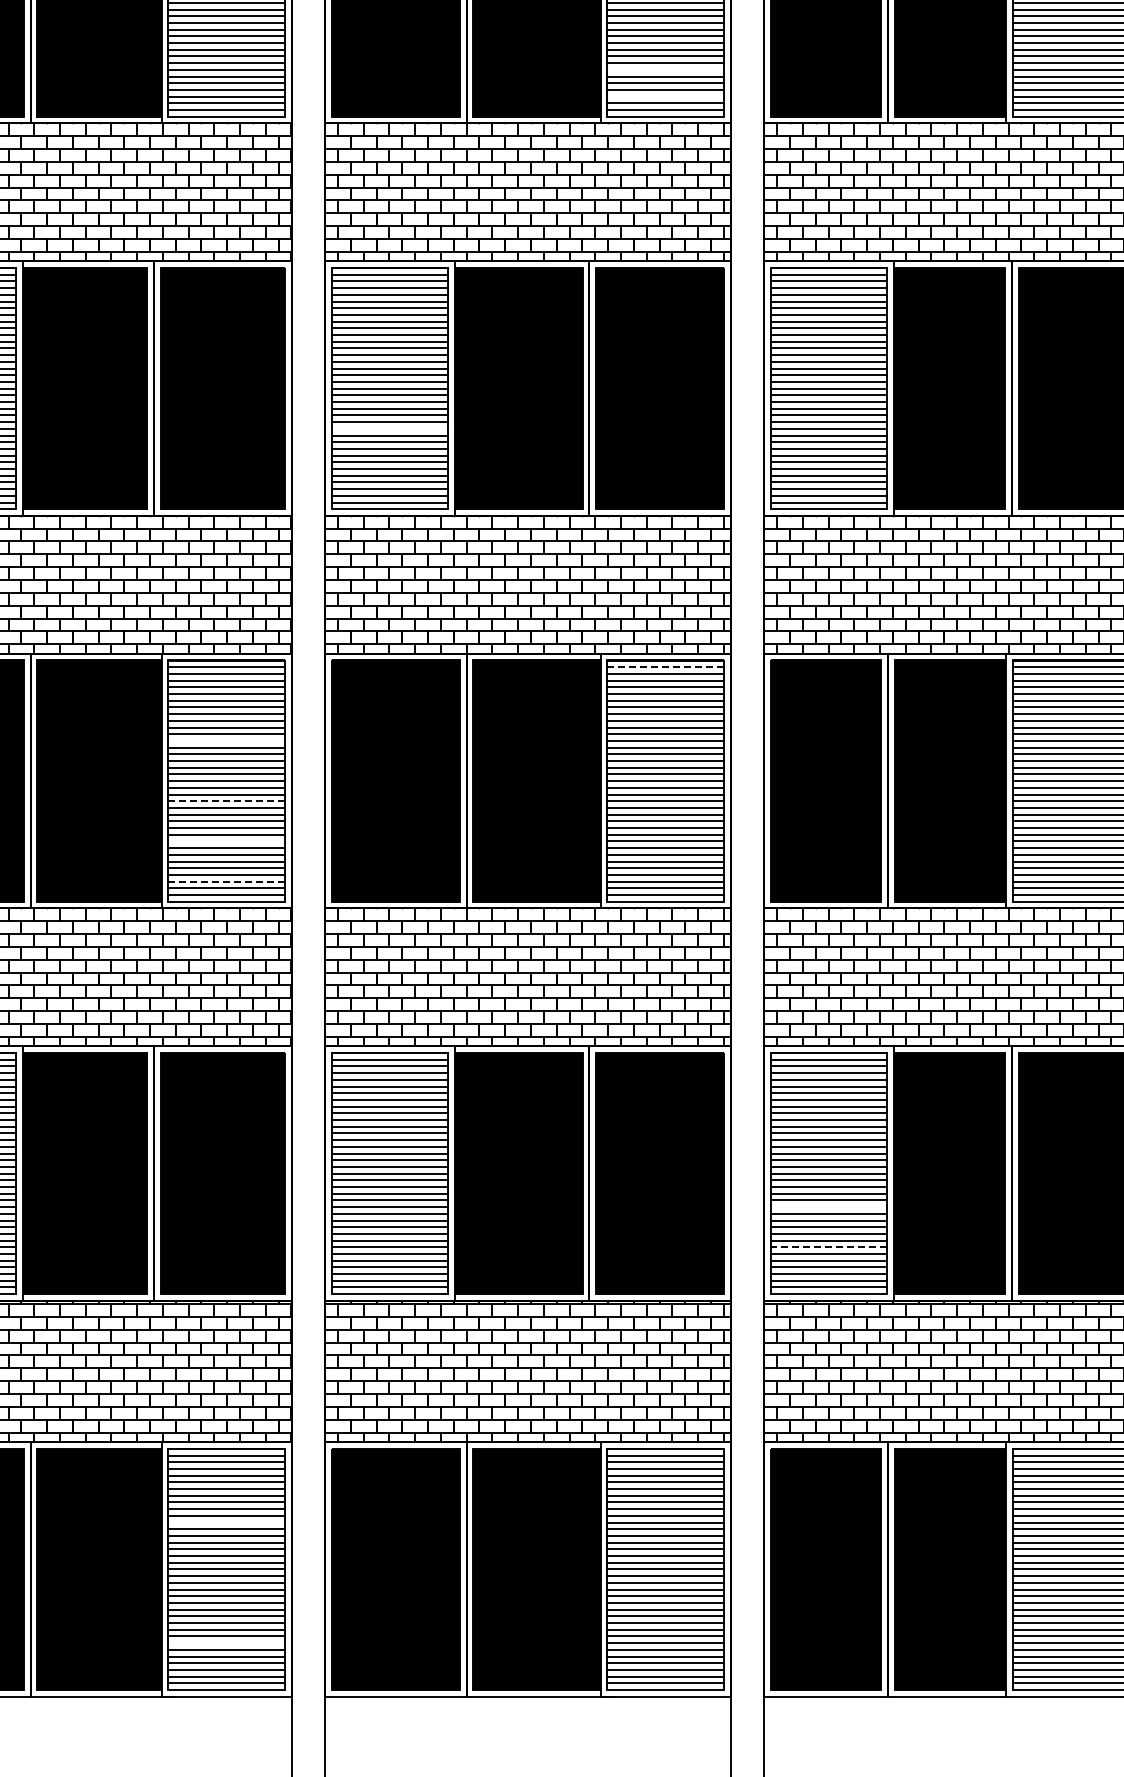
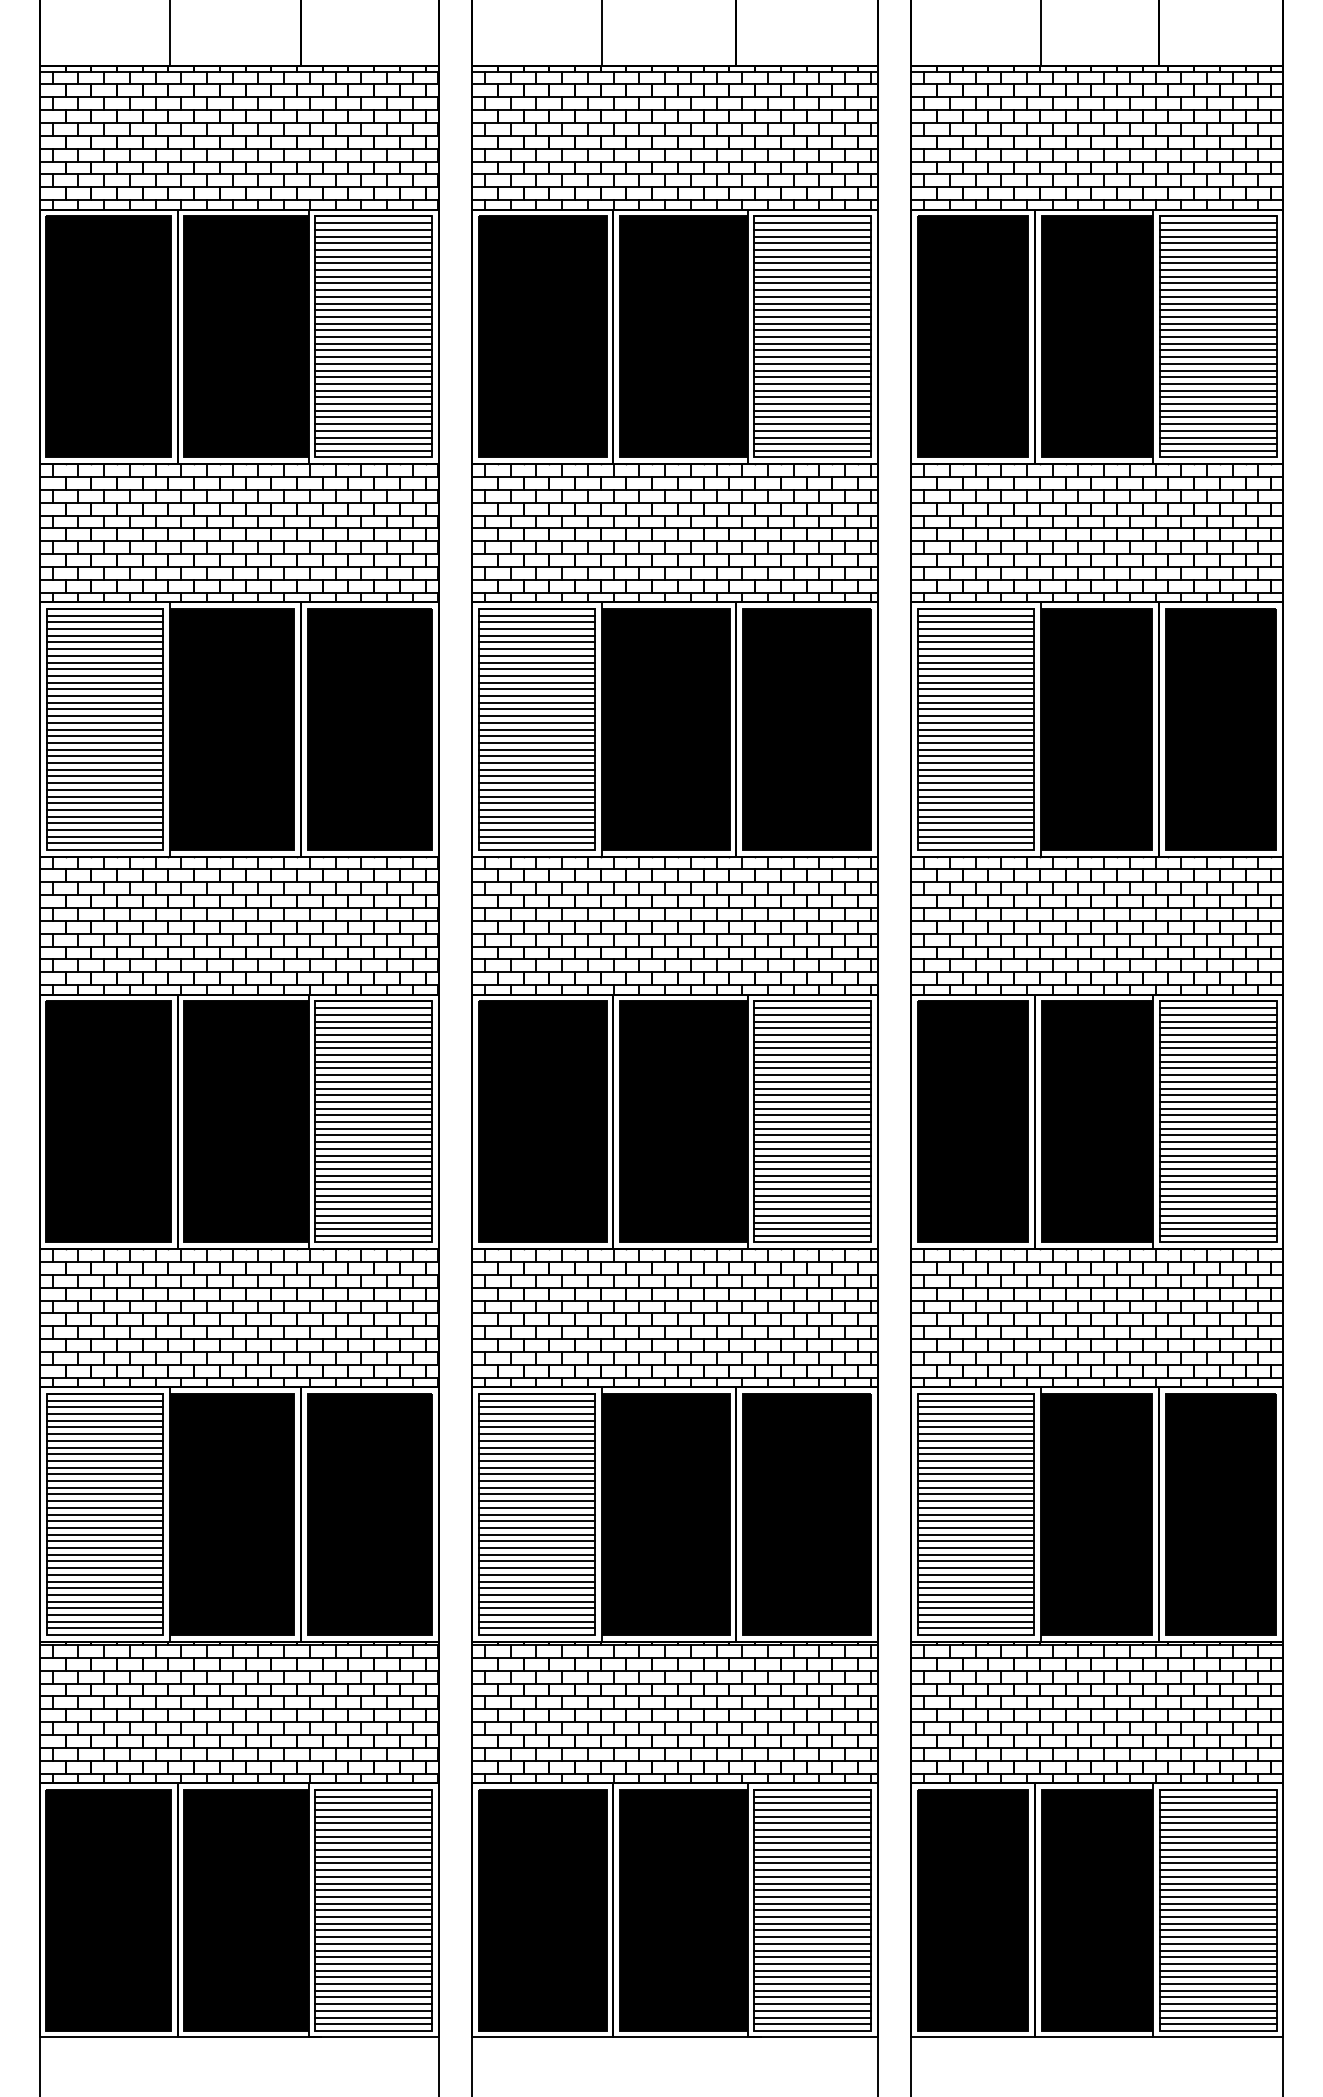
line: (665, 69) -> (812, 410), added
line: (665, 96) -> (812, 437), added
line: (389, 428) -> (536, 769), added
line: (666, 667) -> (813, 1008), dashed -> solid
line: (226, 740) -> (373, 1081), added
line: (227, 801) -> (374, 1142), dashed -> solid
line: (226, 841) -> (373, 1182), added
line: (227, 881) -> (374, 1222), dashed -> solid
line: (828, 1207) -> (975, 1548), added
line: (828, 1247) -> (975, 1588), dashed -> solid
line: (226, 1522) -> (373, 1863), added
line: (226, 1643) -> (373, 1984), added

